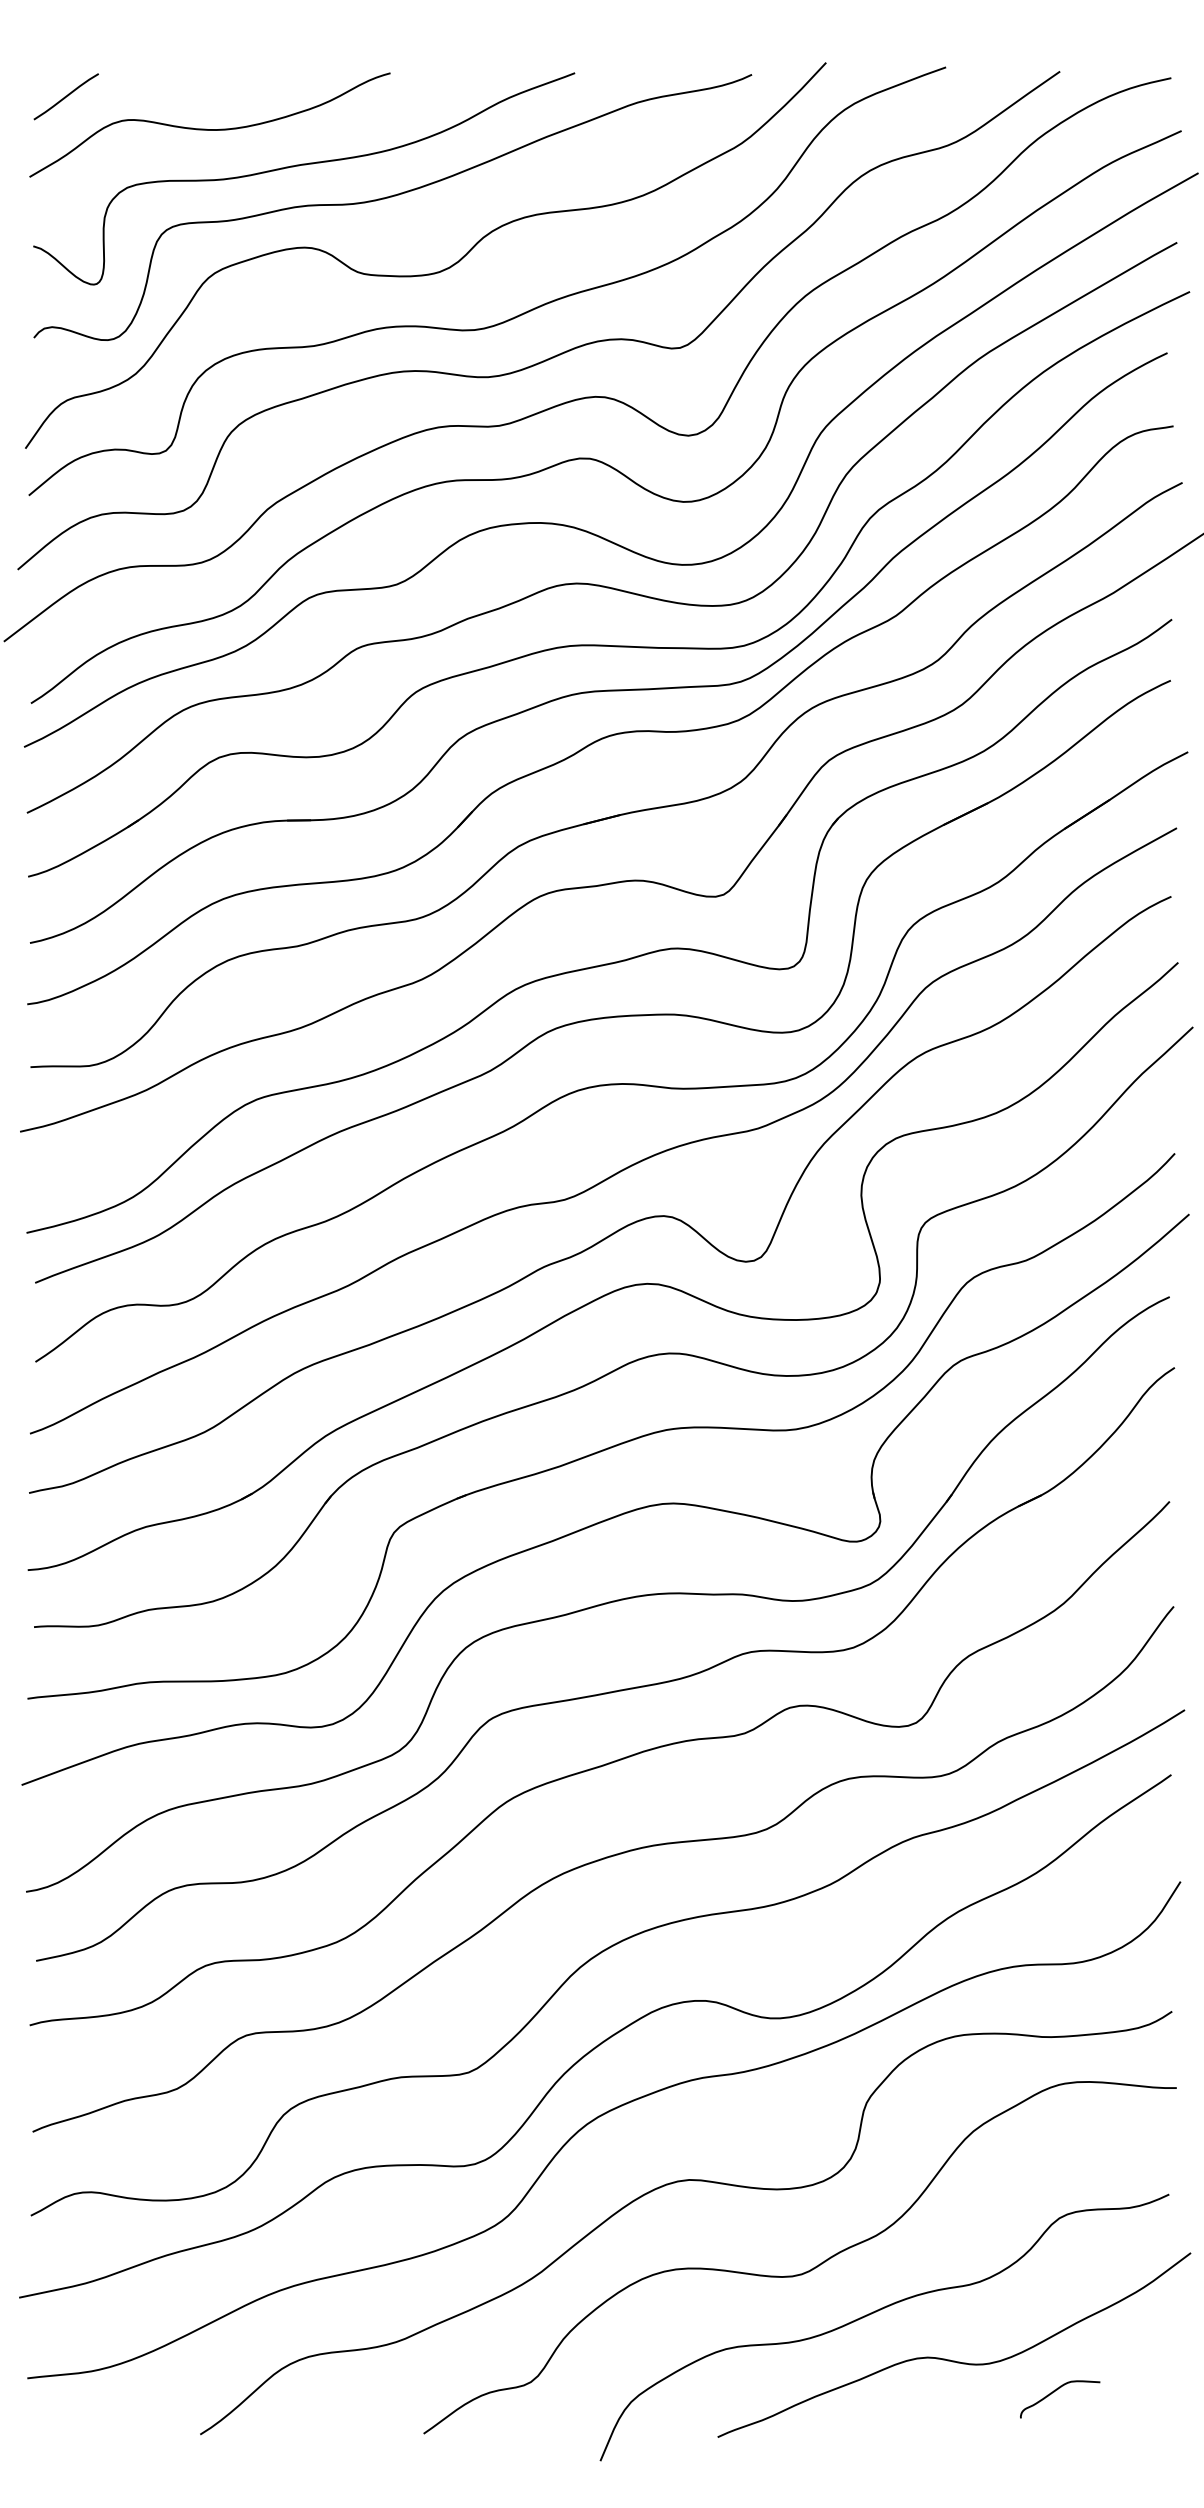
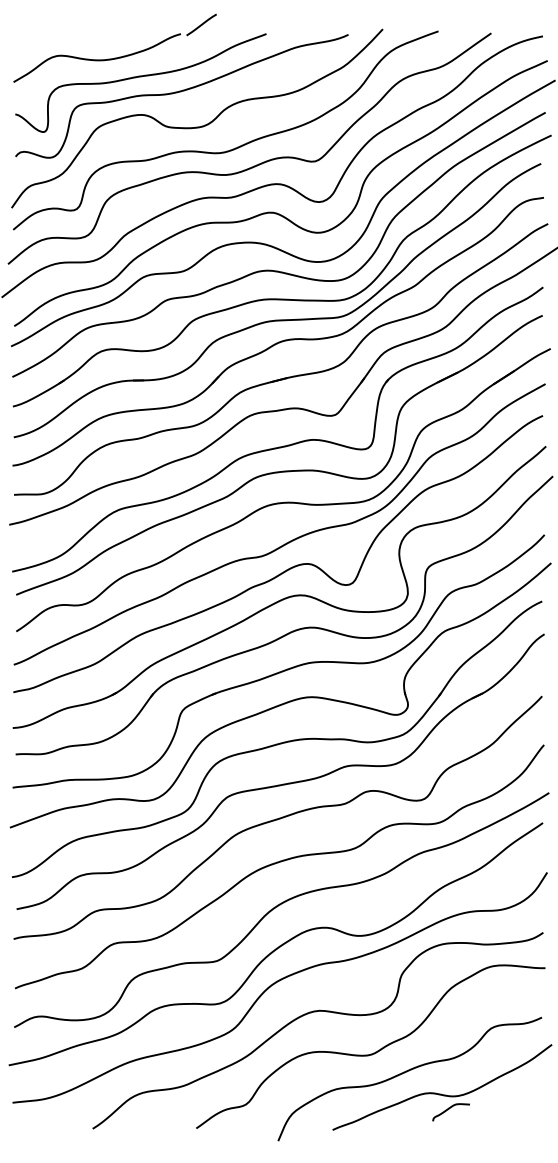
line: (66, 95) -> (201, 24), moved
curve: (1053, 2395) -> (448, 1110), moved

